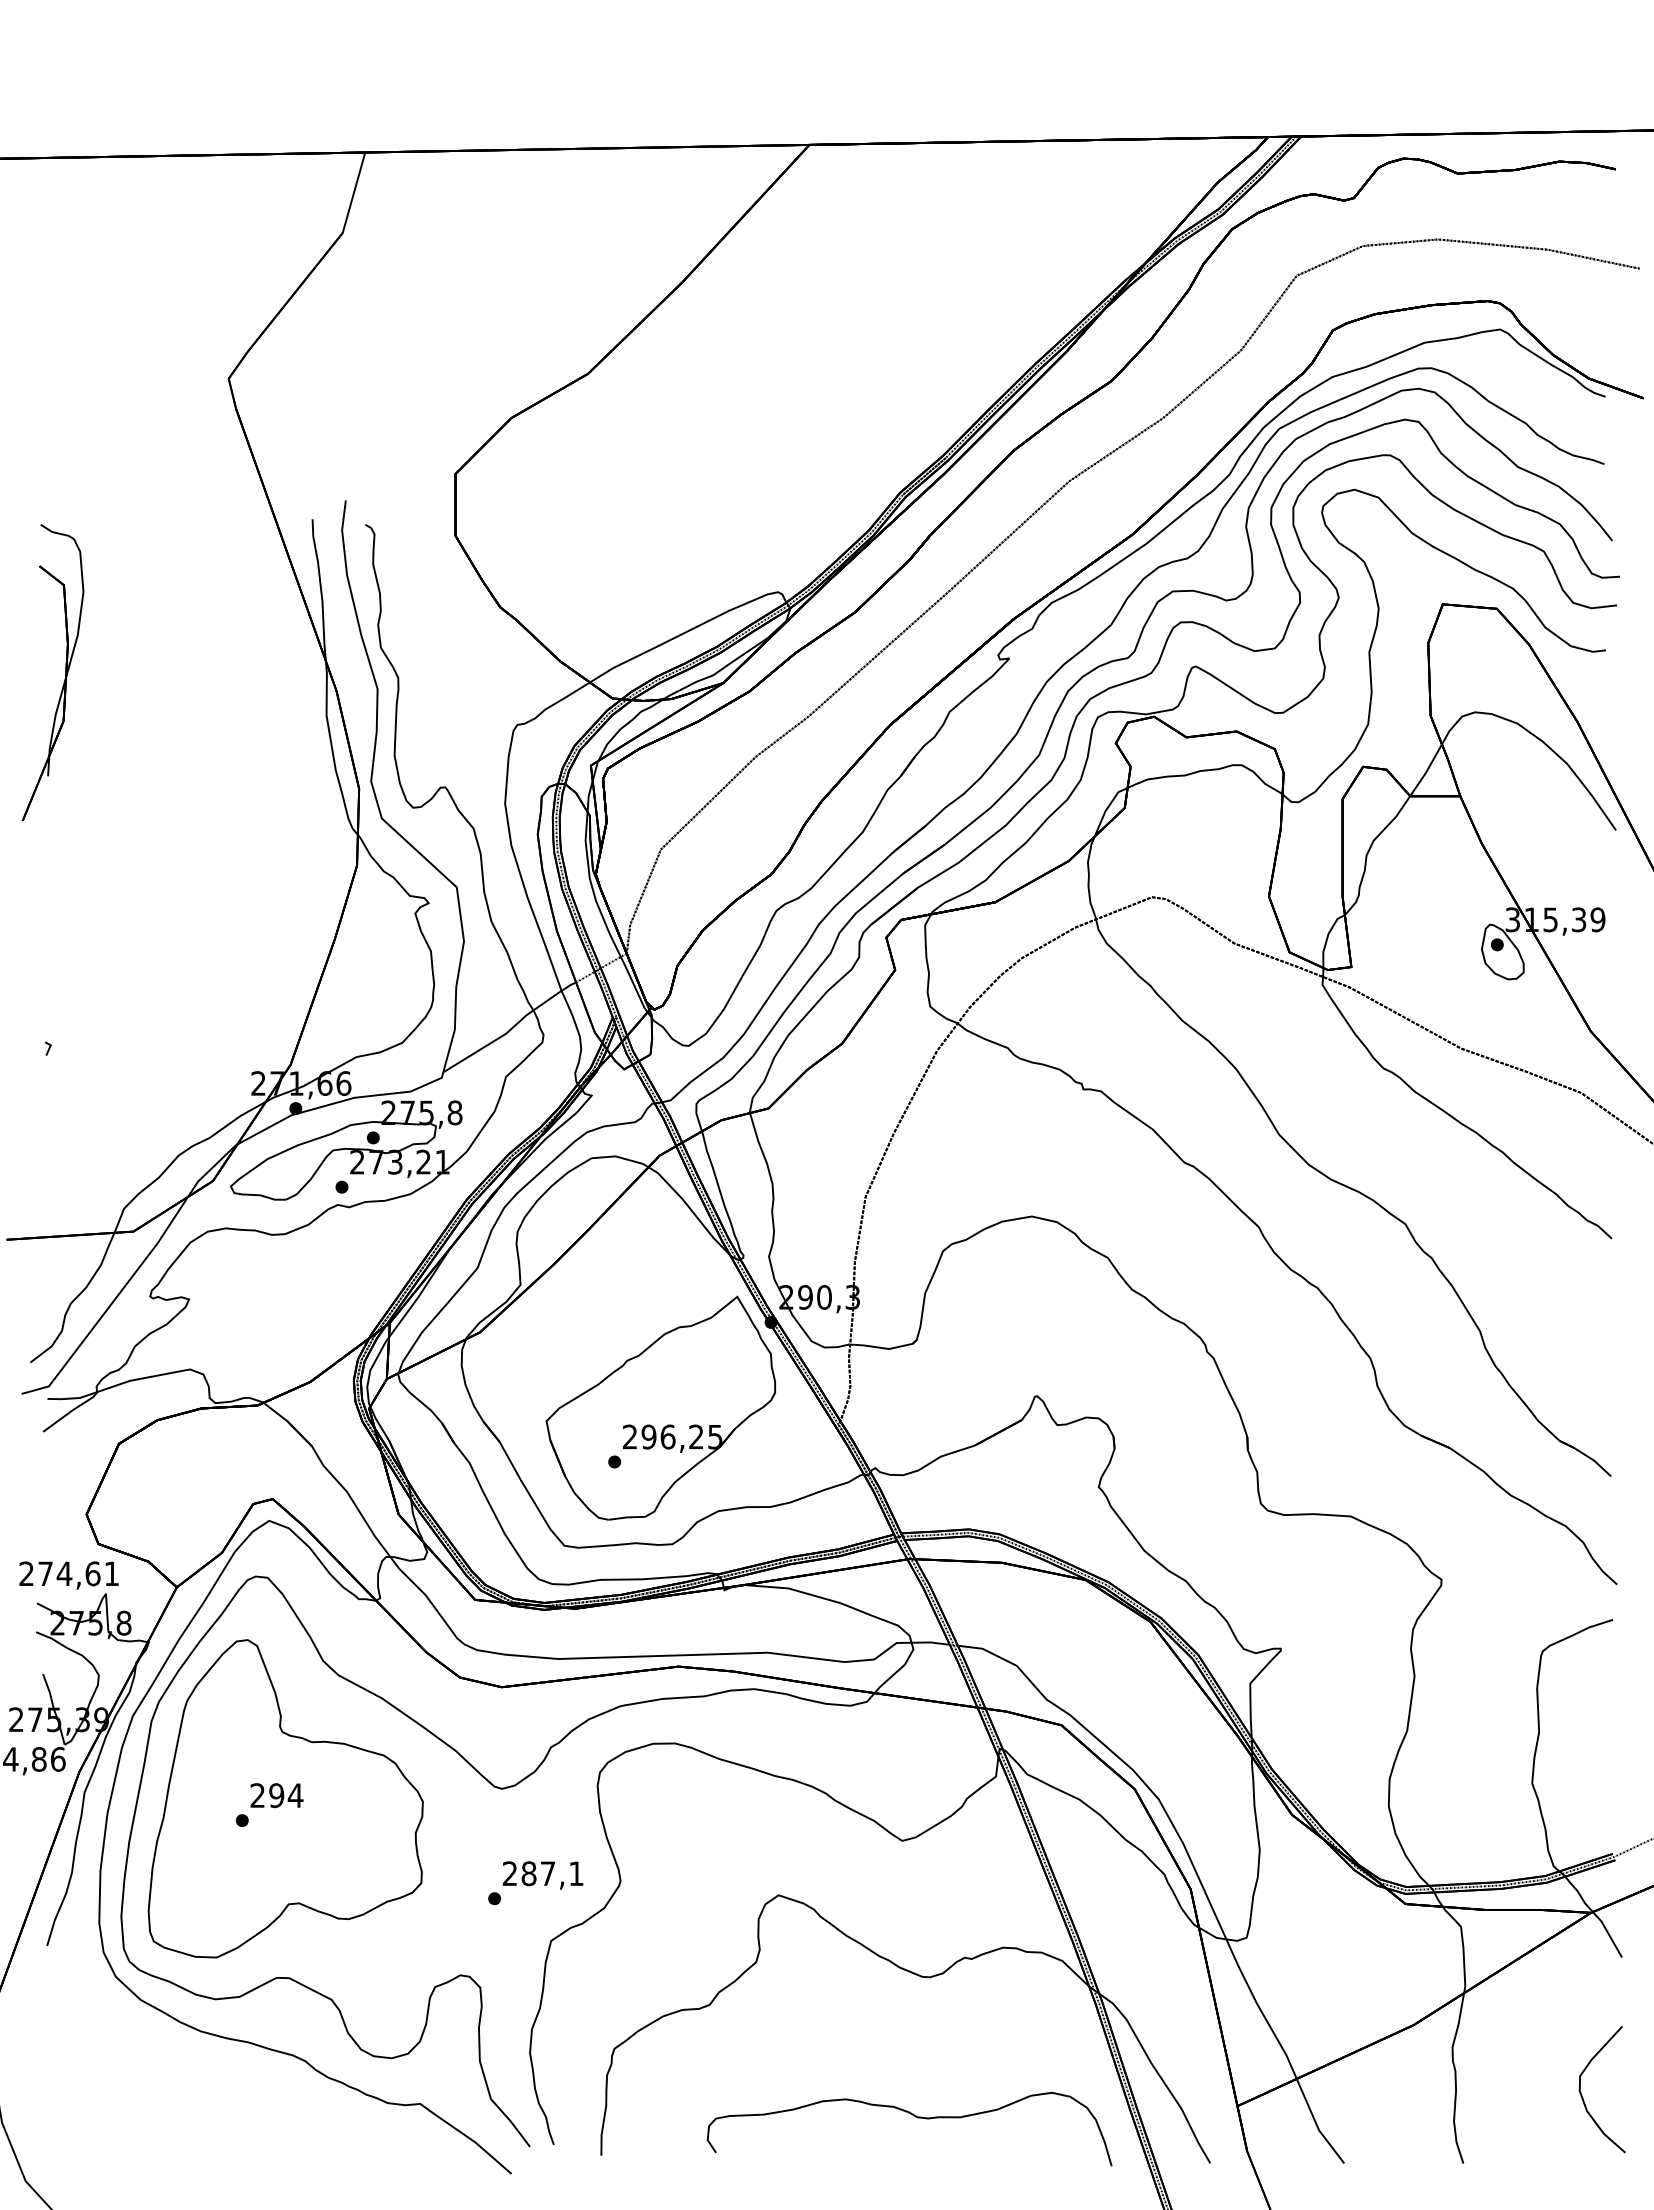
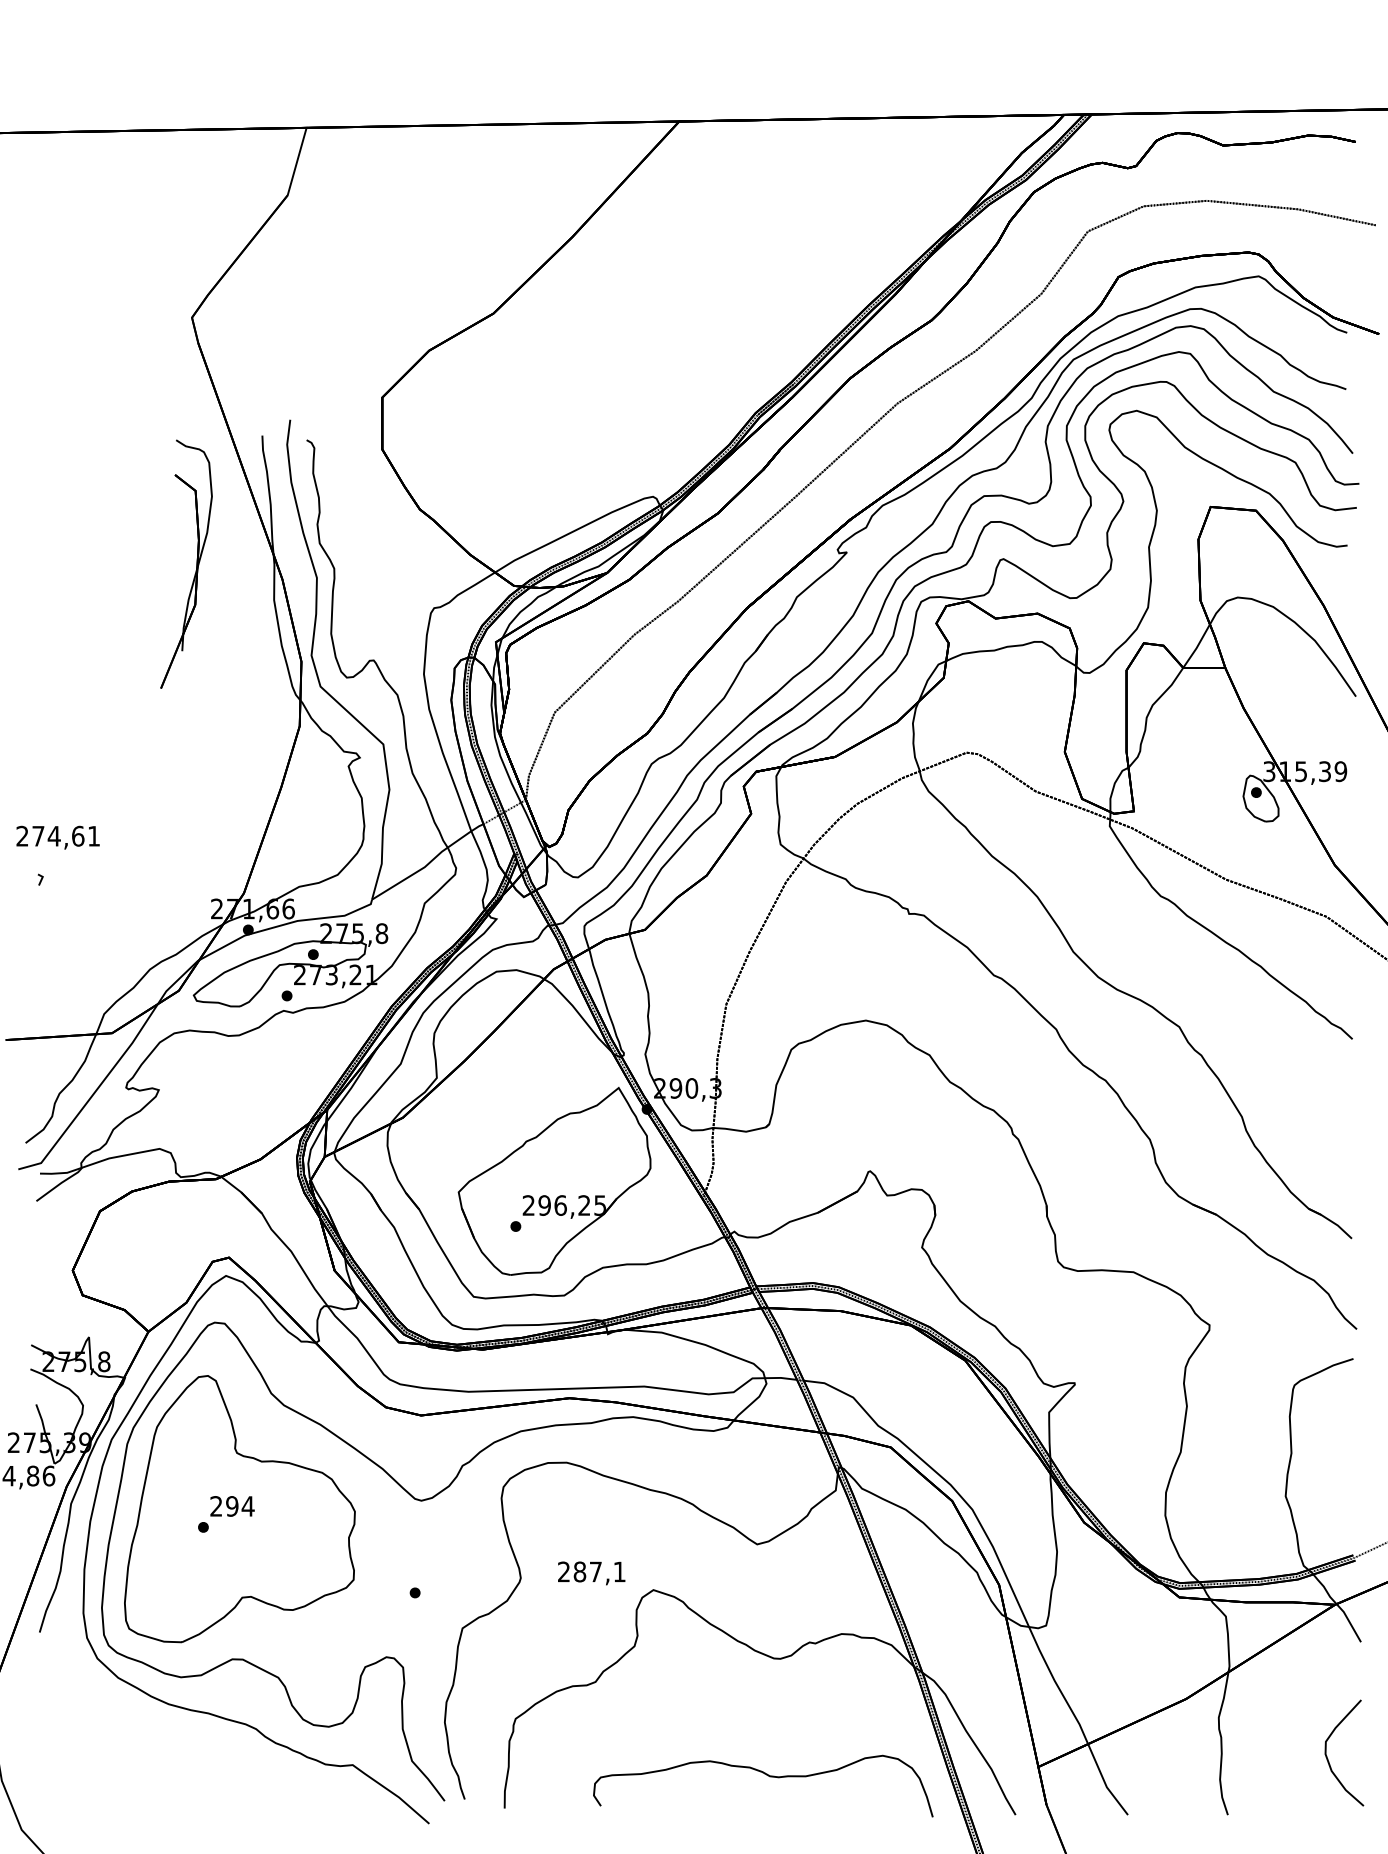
part: (65, 672) -> (196, 564), moved
text: (68, 1575) -> (57, 837), moved
text: (543, 1875) -> (592, 1573), moved

